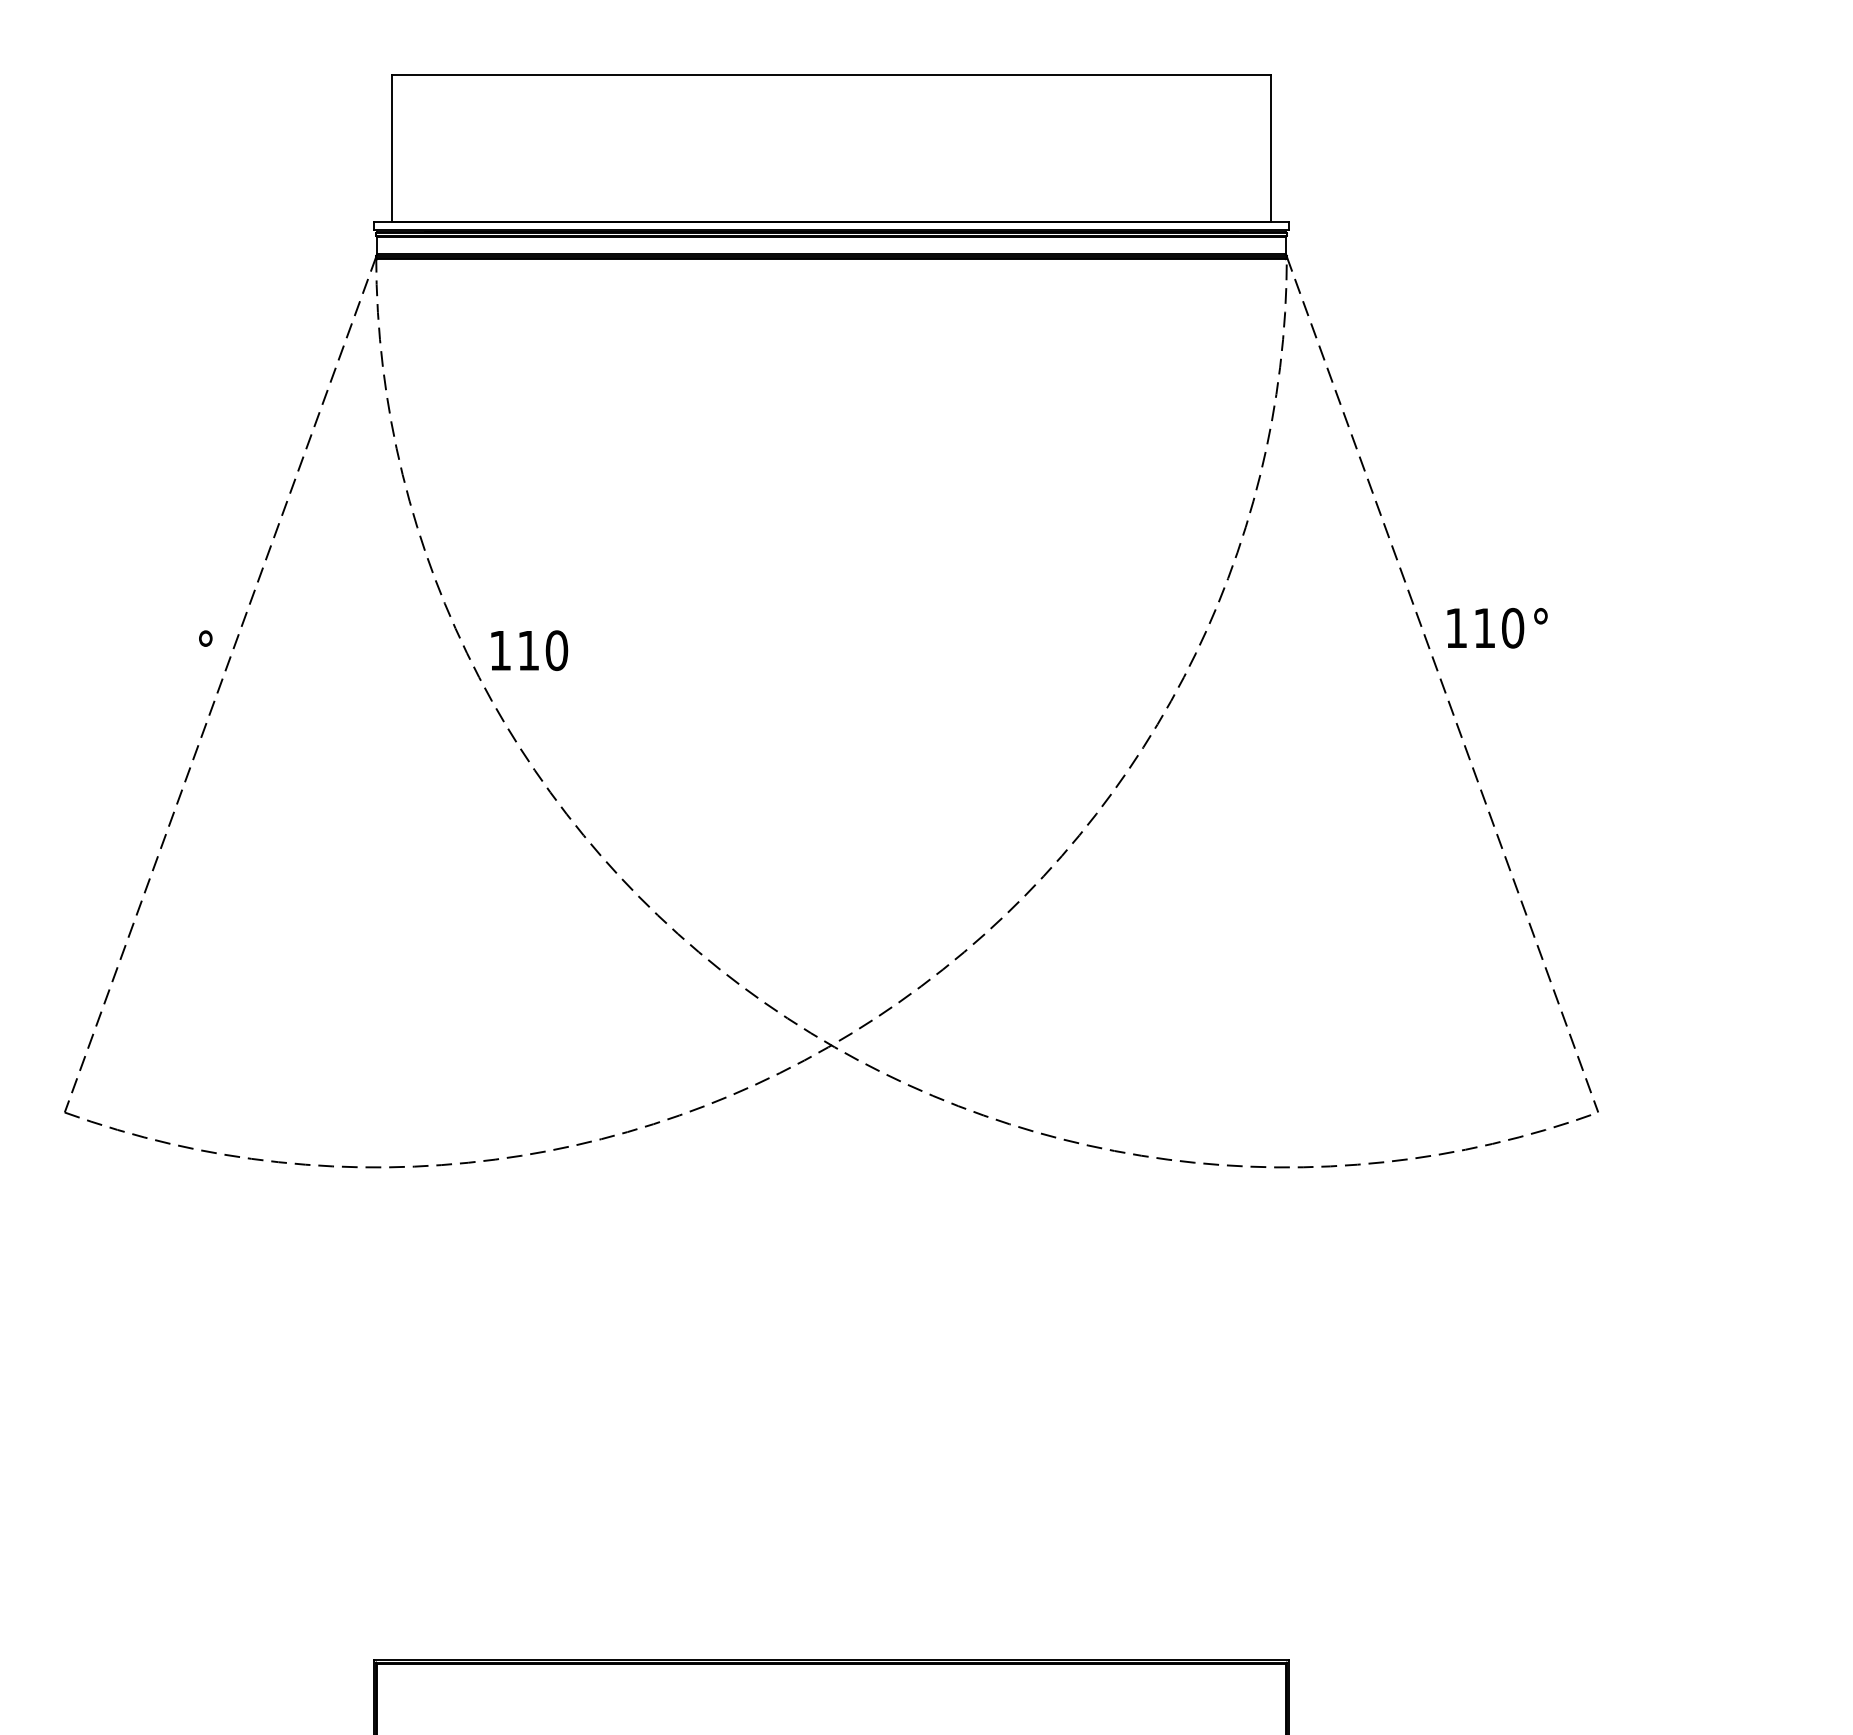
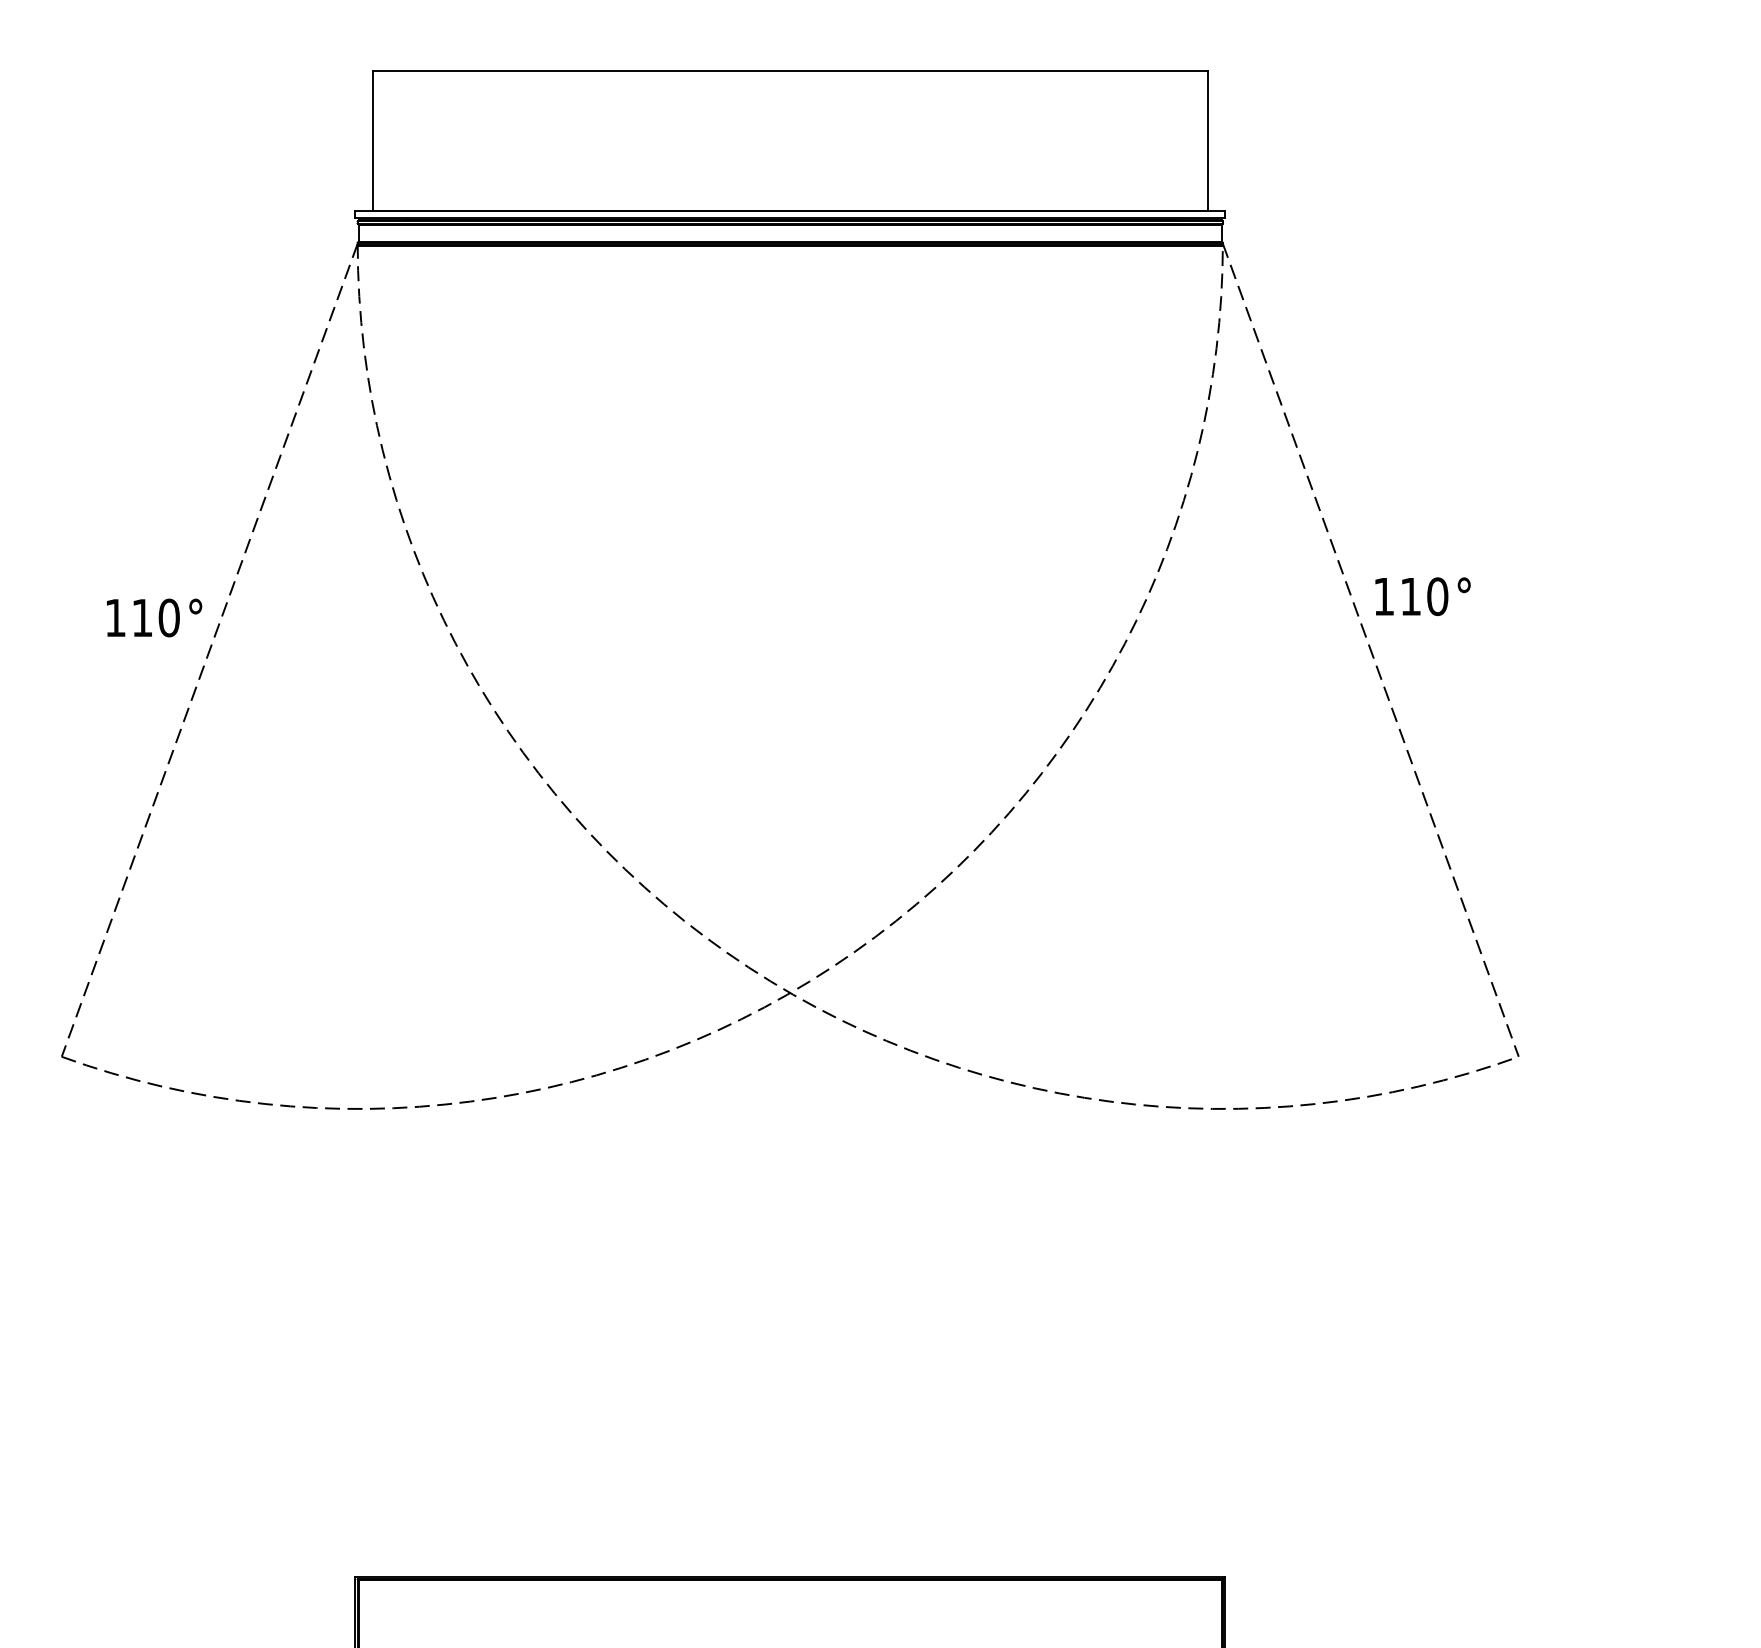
text: (529, 650) -> (143, 617), moved

